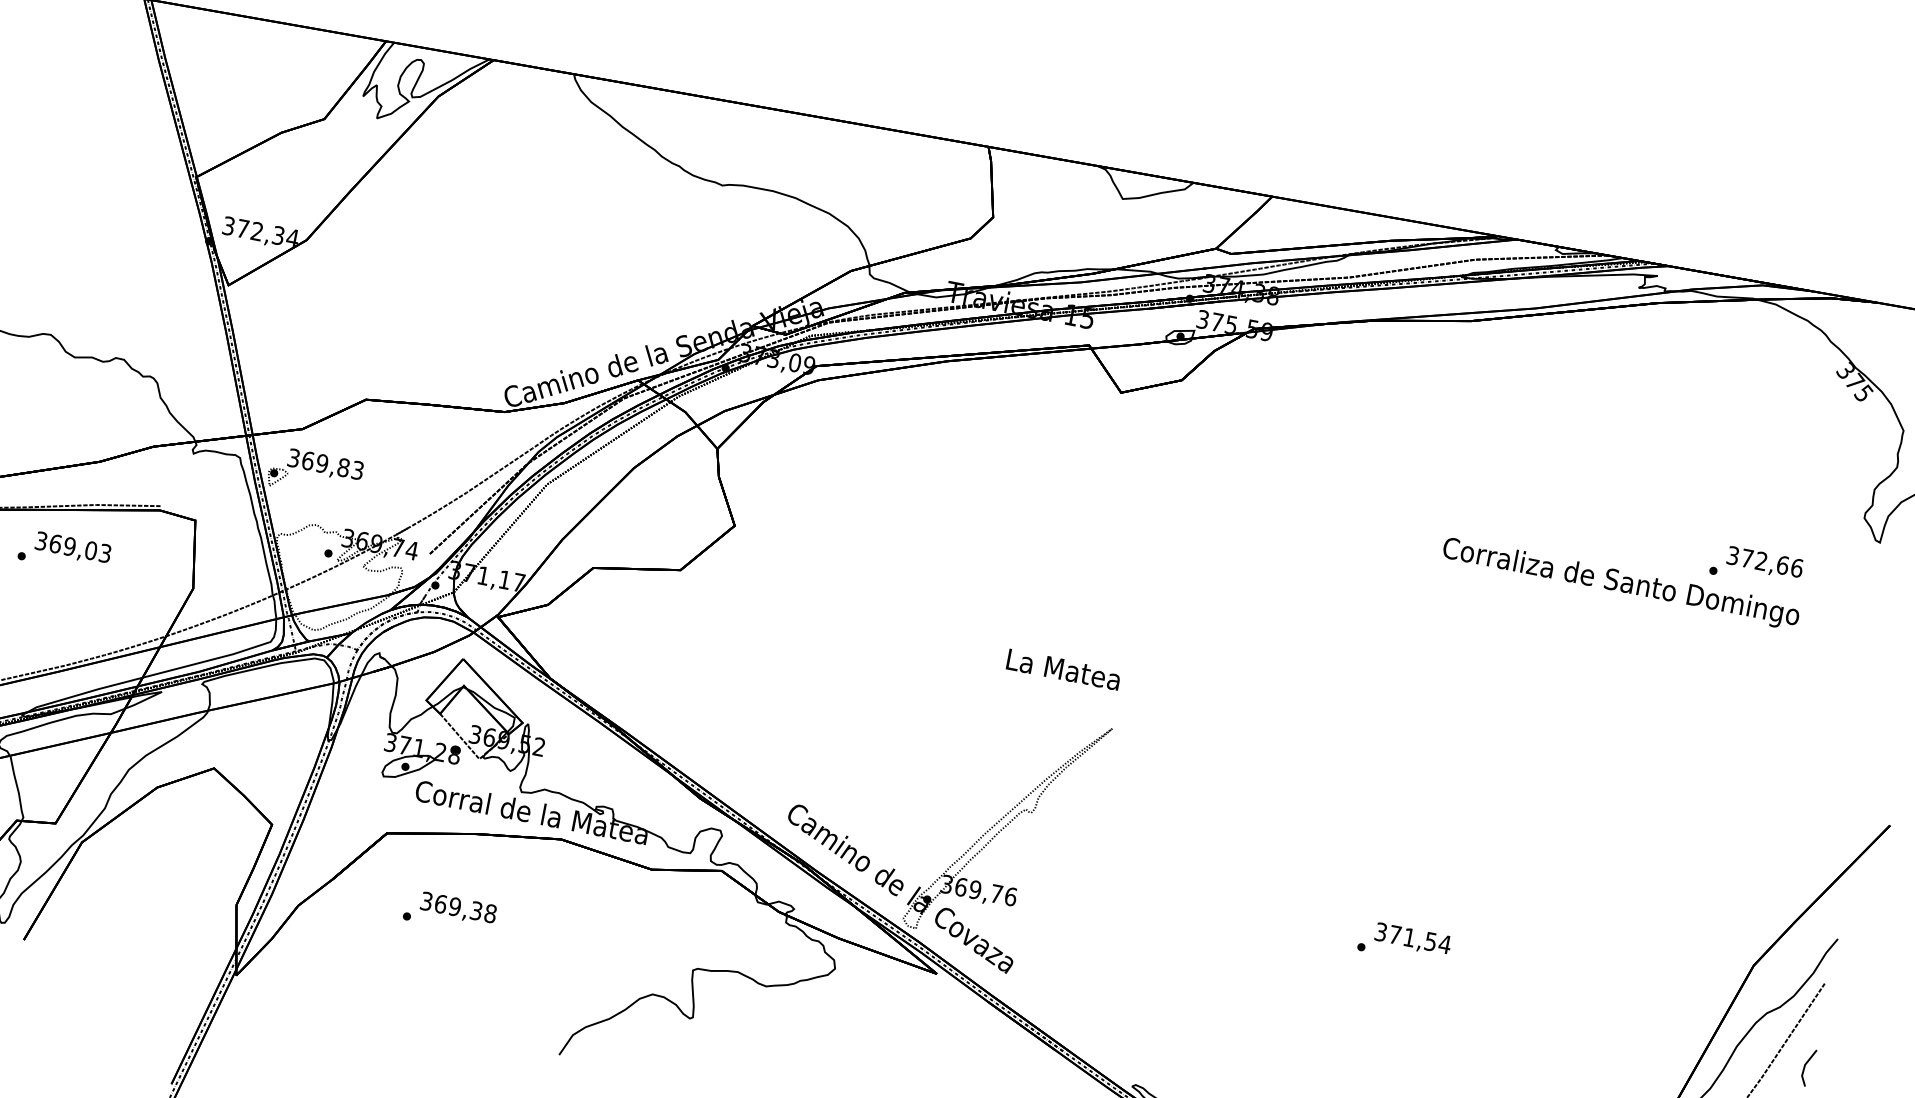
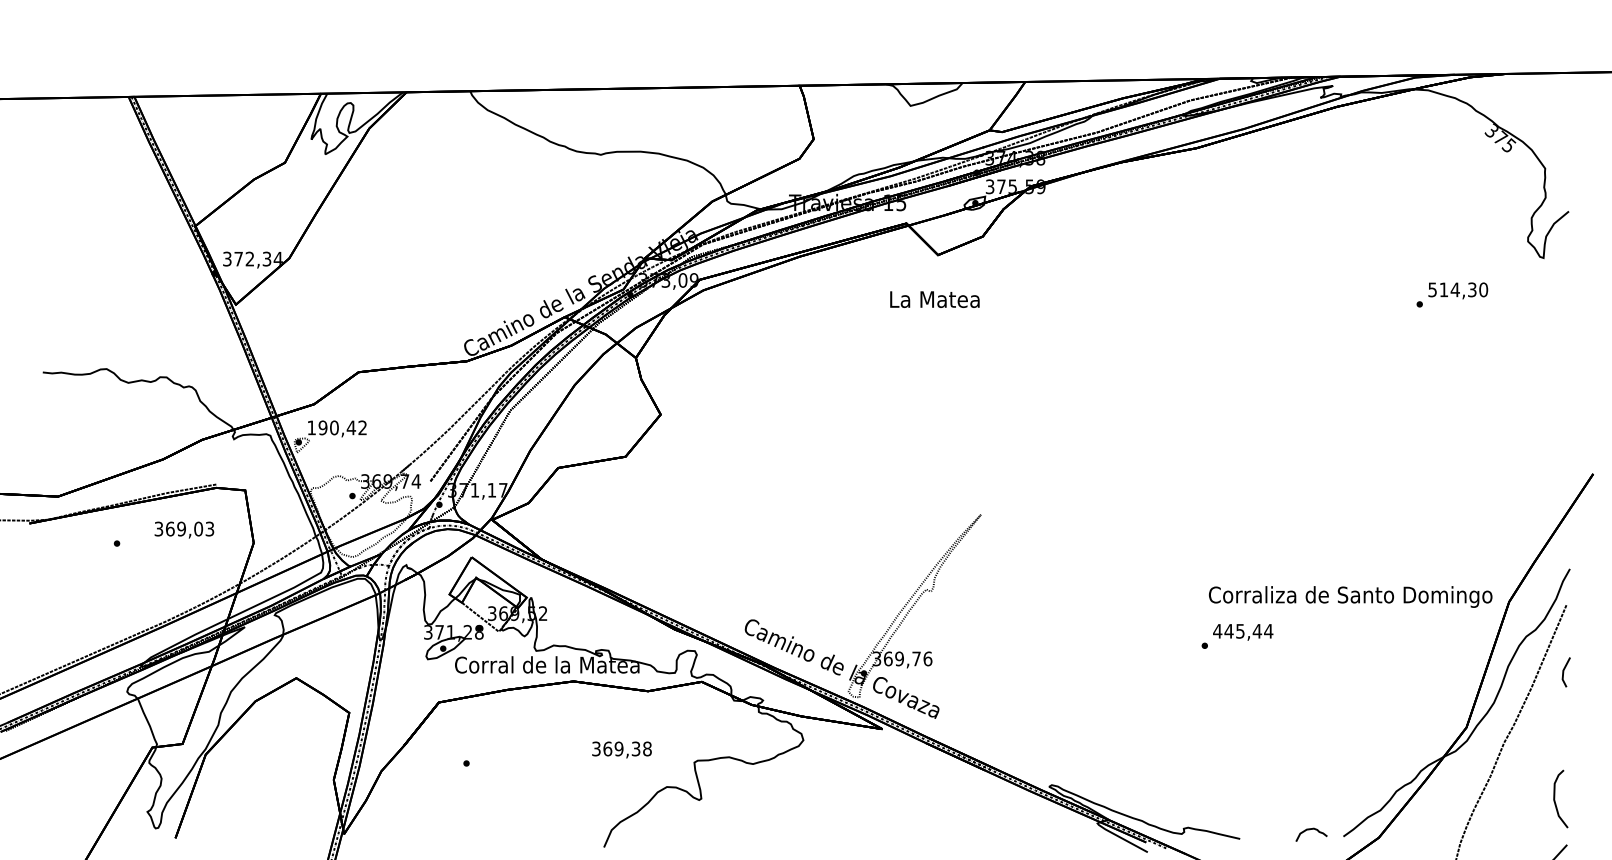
text: (325, 463) -> (336, 427), 369,83 -> 190,42
text: (73, 547) -> (184, 529), moved
text: (1765, 561) -> (1458, 289), 372,66 -> 514,30
text: (1620, 583) -> (1350, 596), moved
text: (1063, 669) -> (934, 299), moved
text: (457, 908) -> (621, 749), moved
text: (1406, 935) -> (1237, 630), 371,54 -> 445,44

